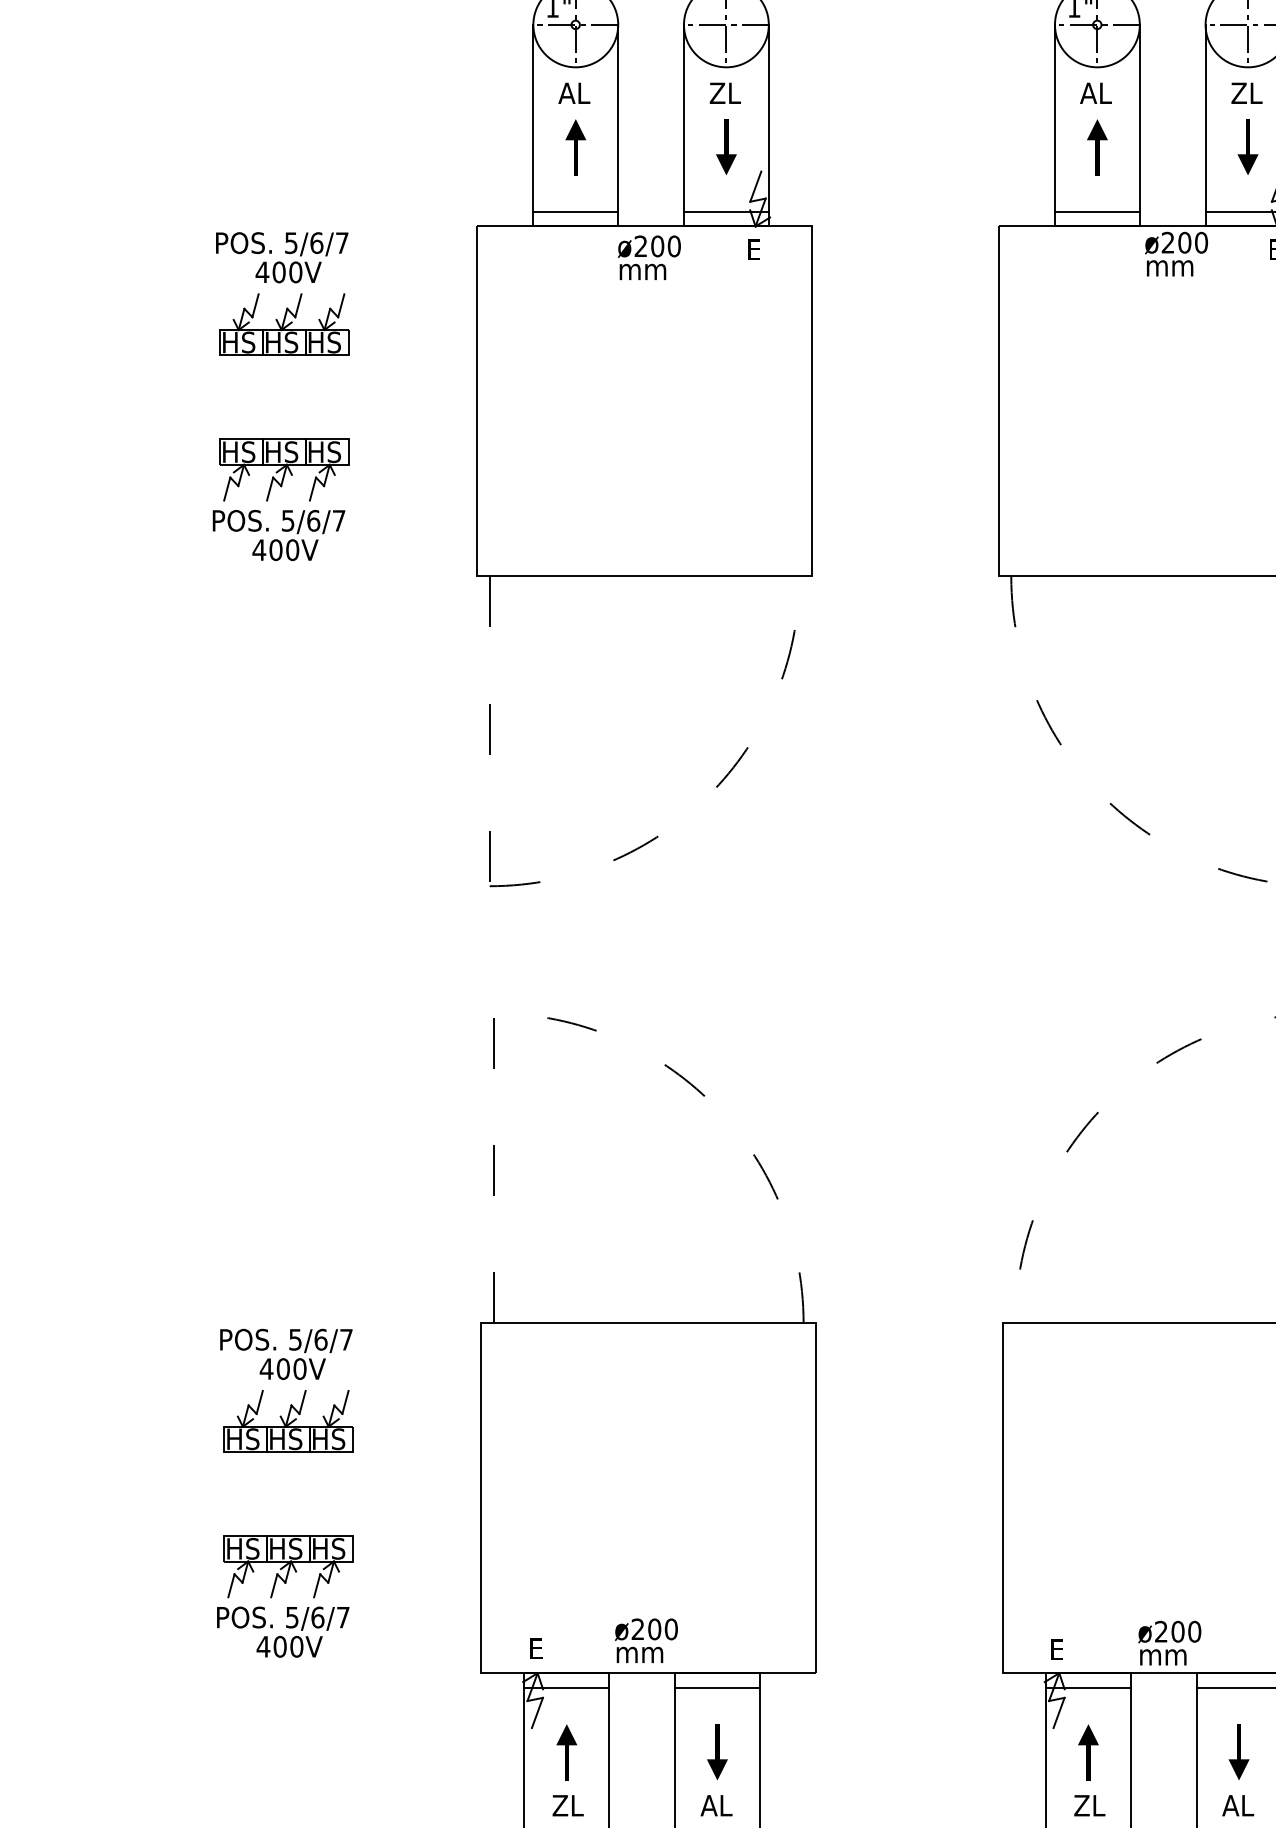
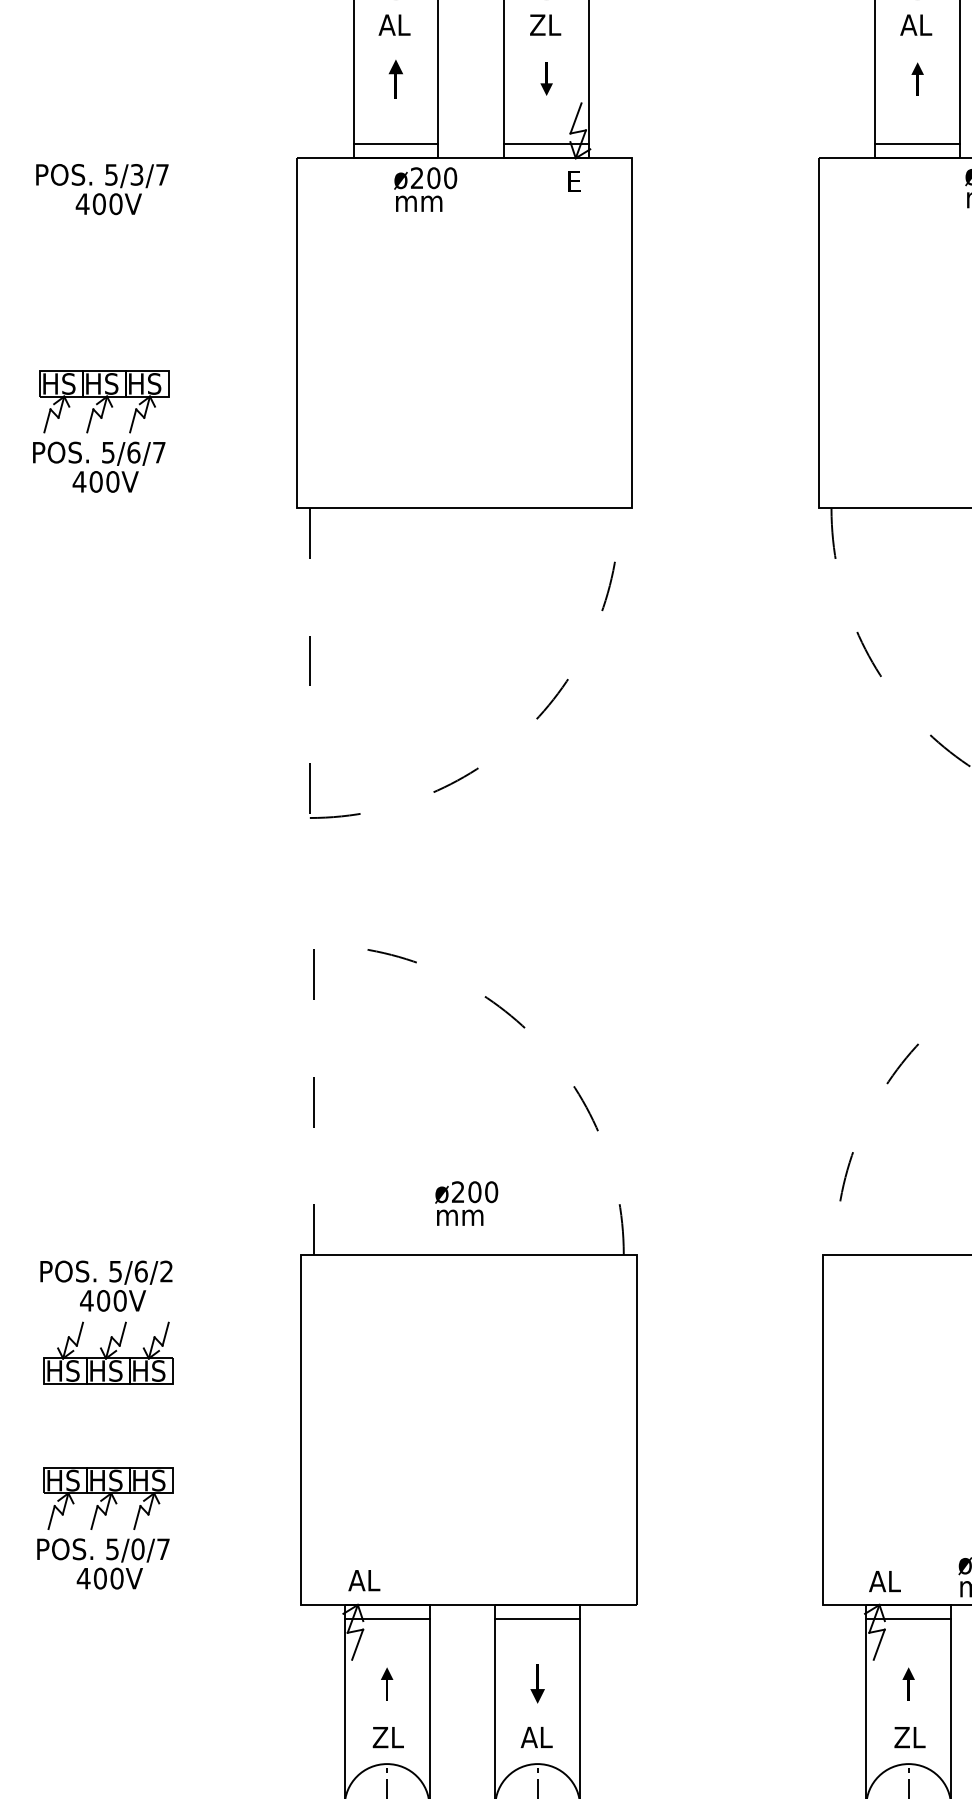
part: (575, 147) -> (395, 79), size x0.7
part: (726, 147) -> (546, 79), size x0.6
part: (1097, 147) -> (917, 79), size x0.6
text: (316, 243) -> (136, 175), 5/6/7 -> 5/3/7
text: (649, 257) -> (425, 189), moved
part: (284, 324) -> (104, 256), removed
text: (346, 1339) -> (166, 1271), 5/6/7 -> 5/6/2
text: (317, 1617) -> (137, 1549), 5/6/7 -> 5/0/7
text: (646, 1640) -> (466, 1203), moved
text: (544, 1648) -> (364, 1580), E -> AL
text: (1064, 1649) -> (884, 1581), E -> AL
part: (566, 1752) -> (386, 1684), size x0.6
part: (717, 1752) -> (537, 1684), size x0.7
part: (1088, 1752) -> (908, 1684), size x0.6

